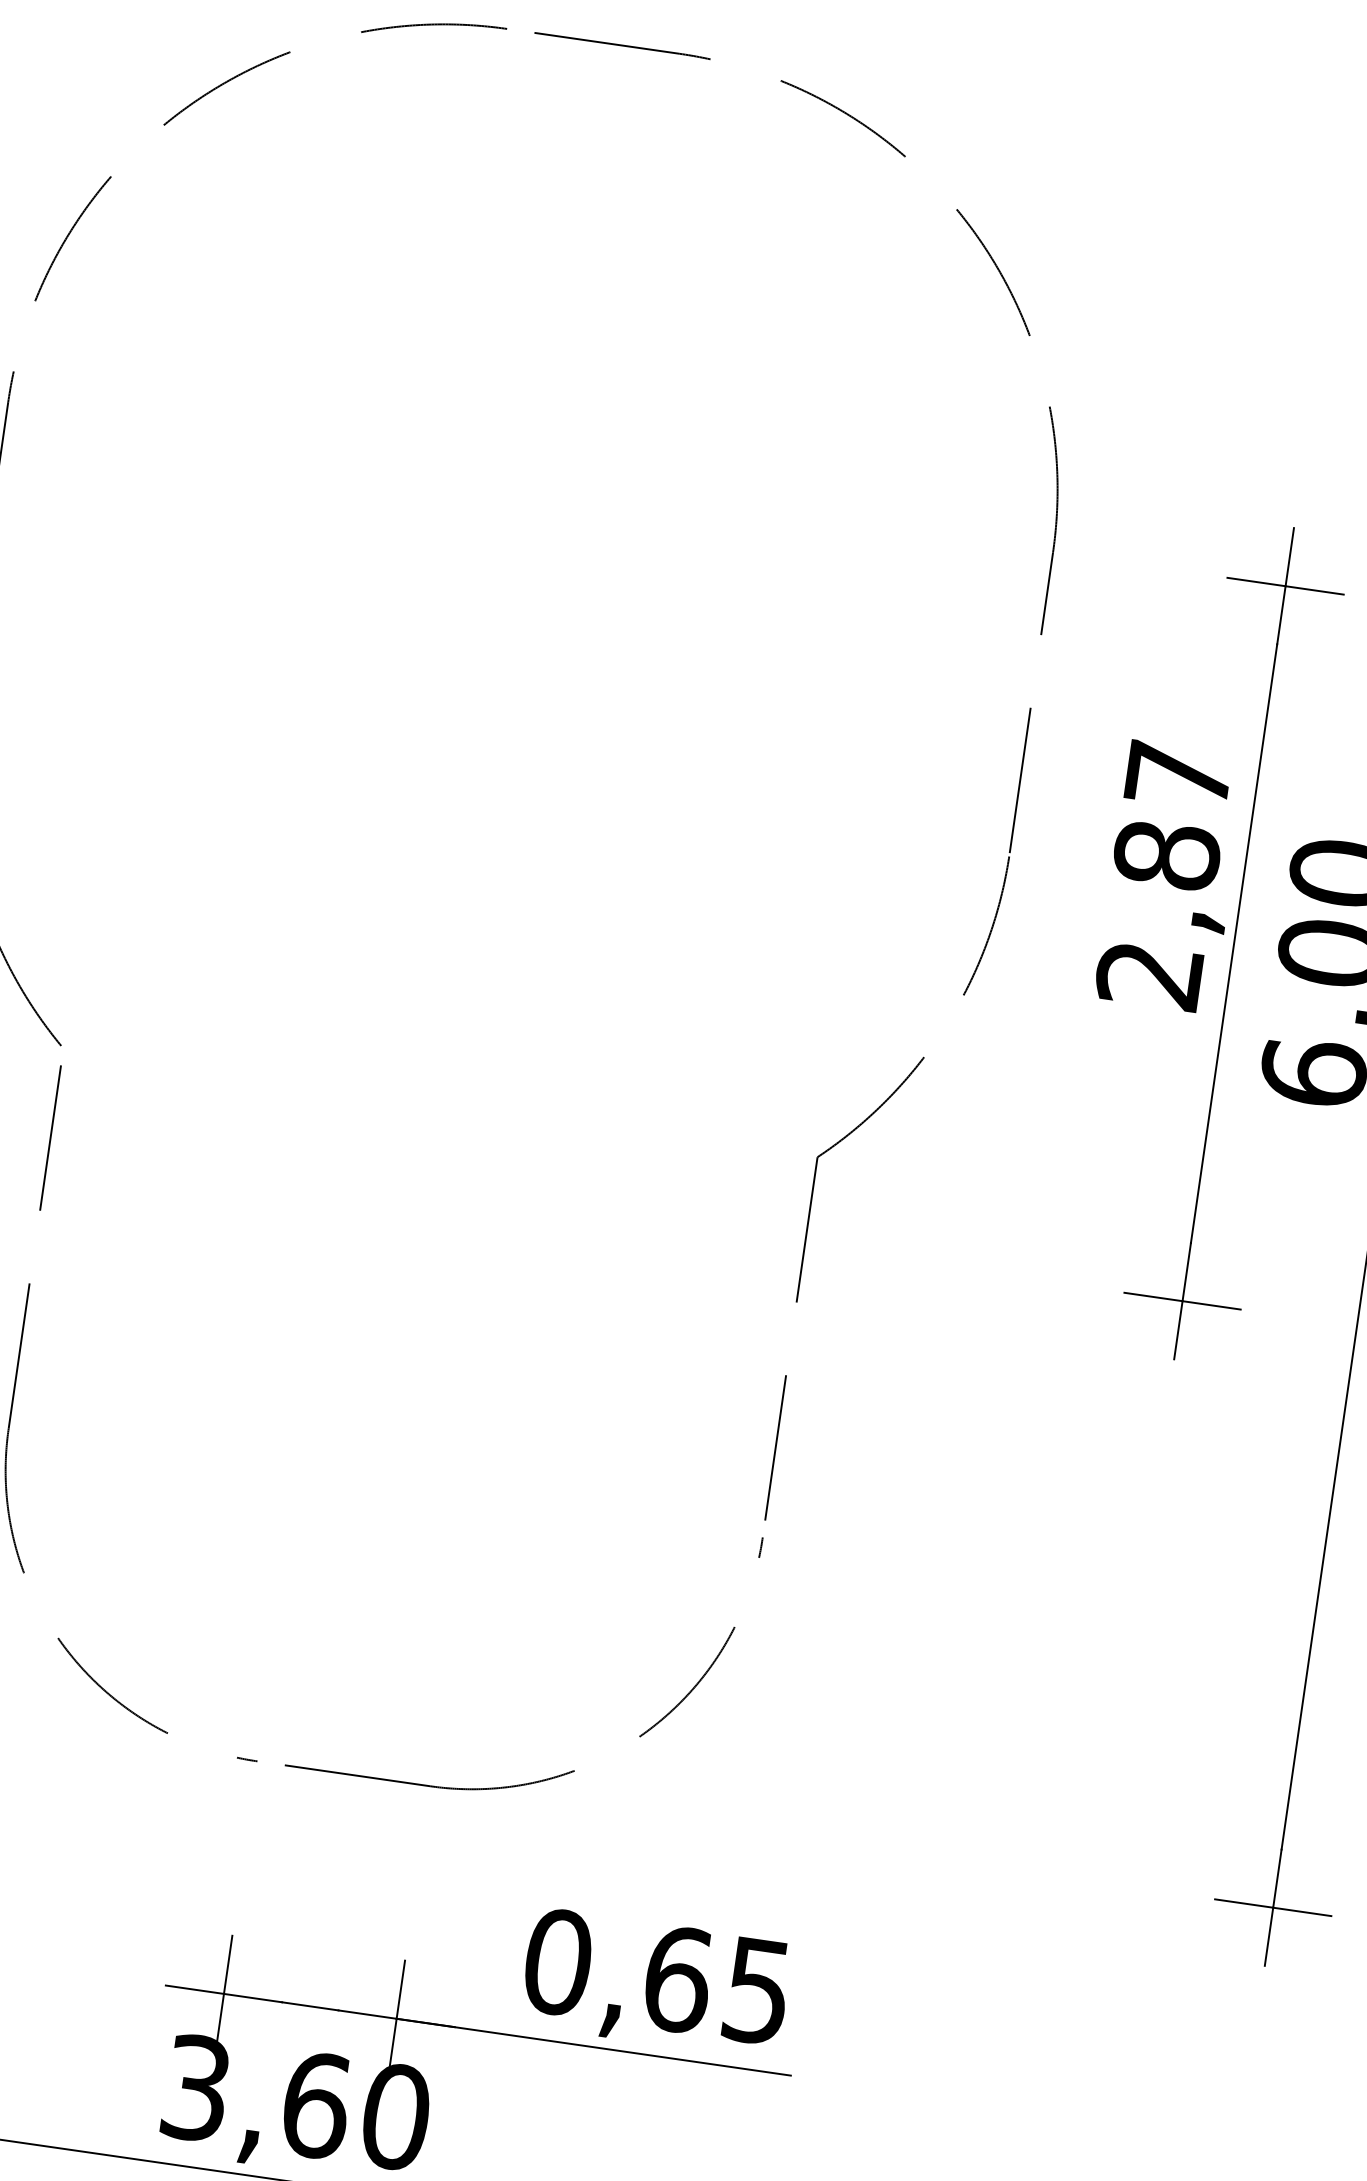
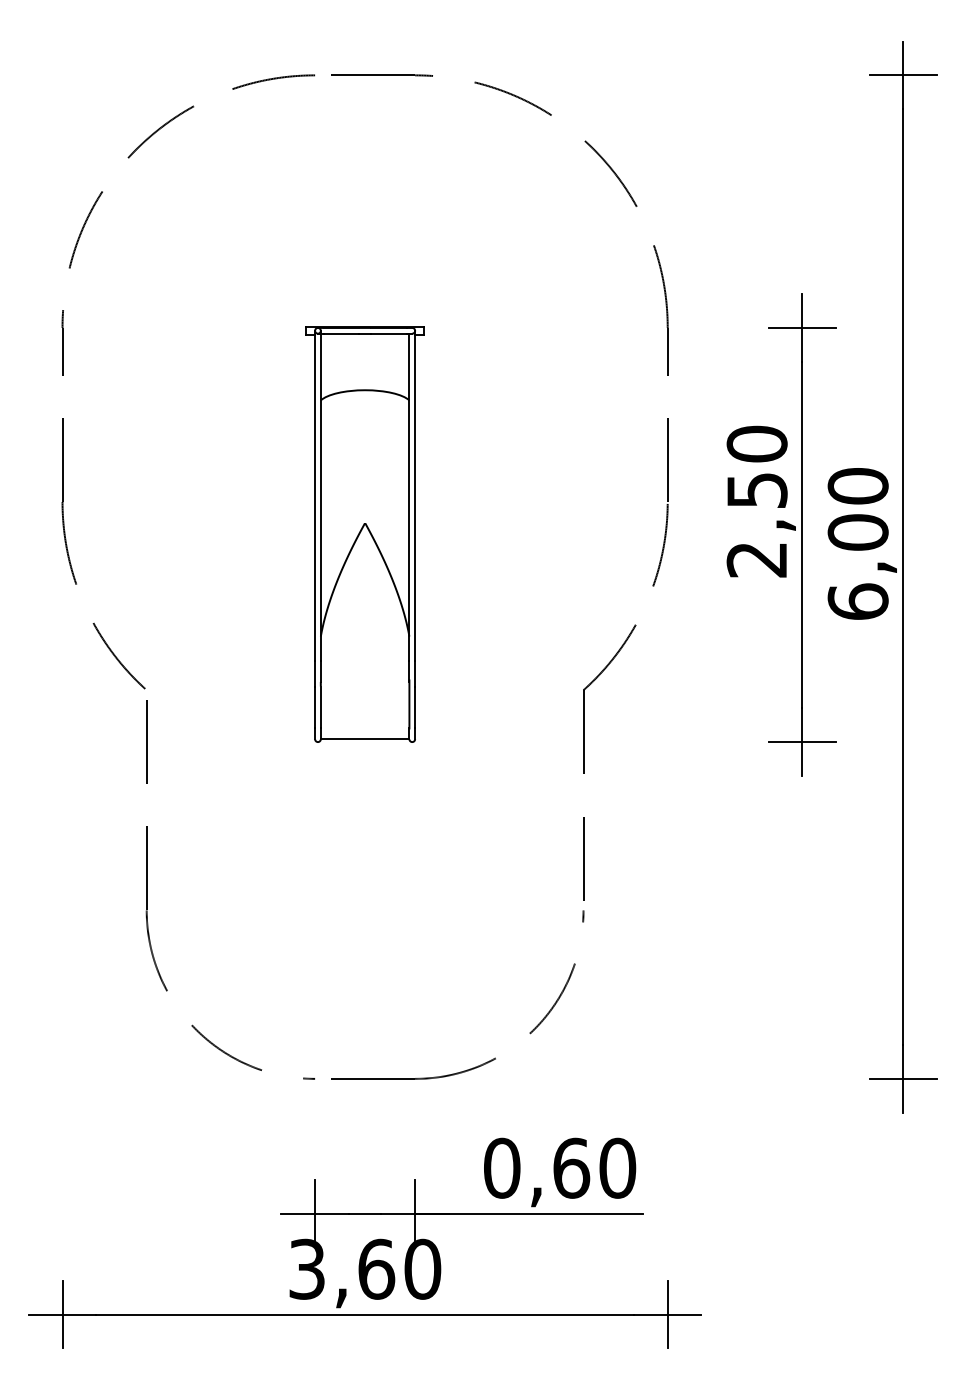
text: (1171, 813) -> (756, 466), 2,87 -> 2,50
part: (478, 833) -> (364, 534), added
text: (757, 1989) -> (617, 1167), 0,65 -> 0,60

